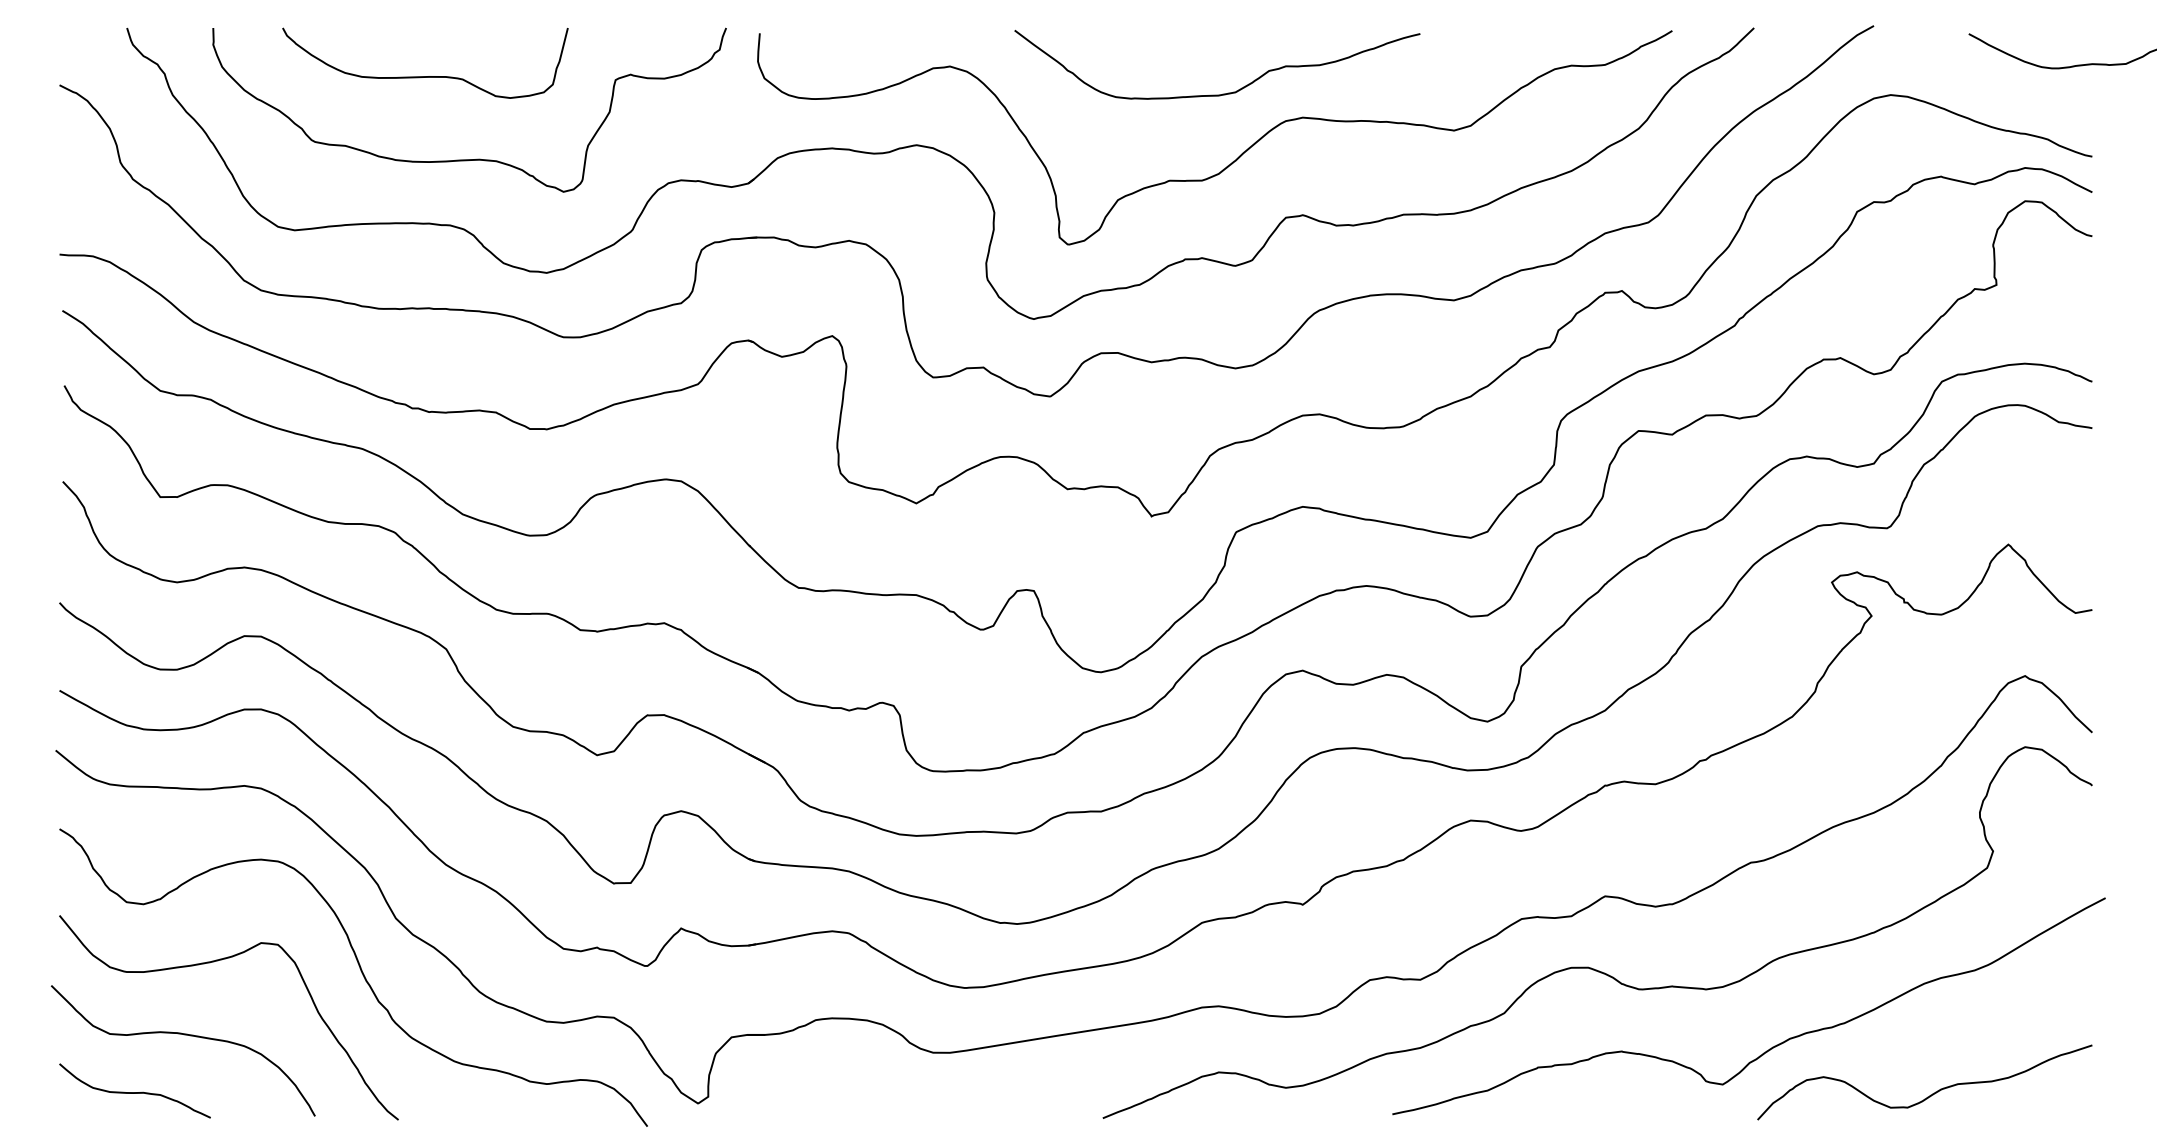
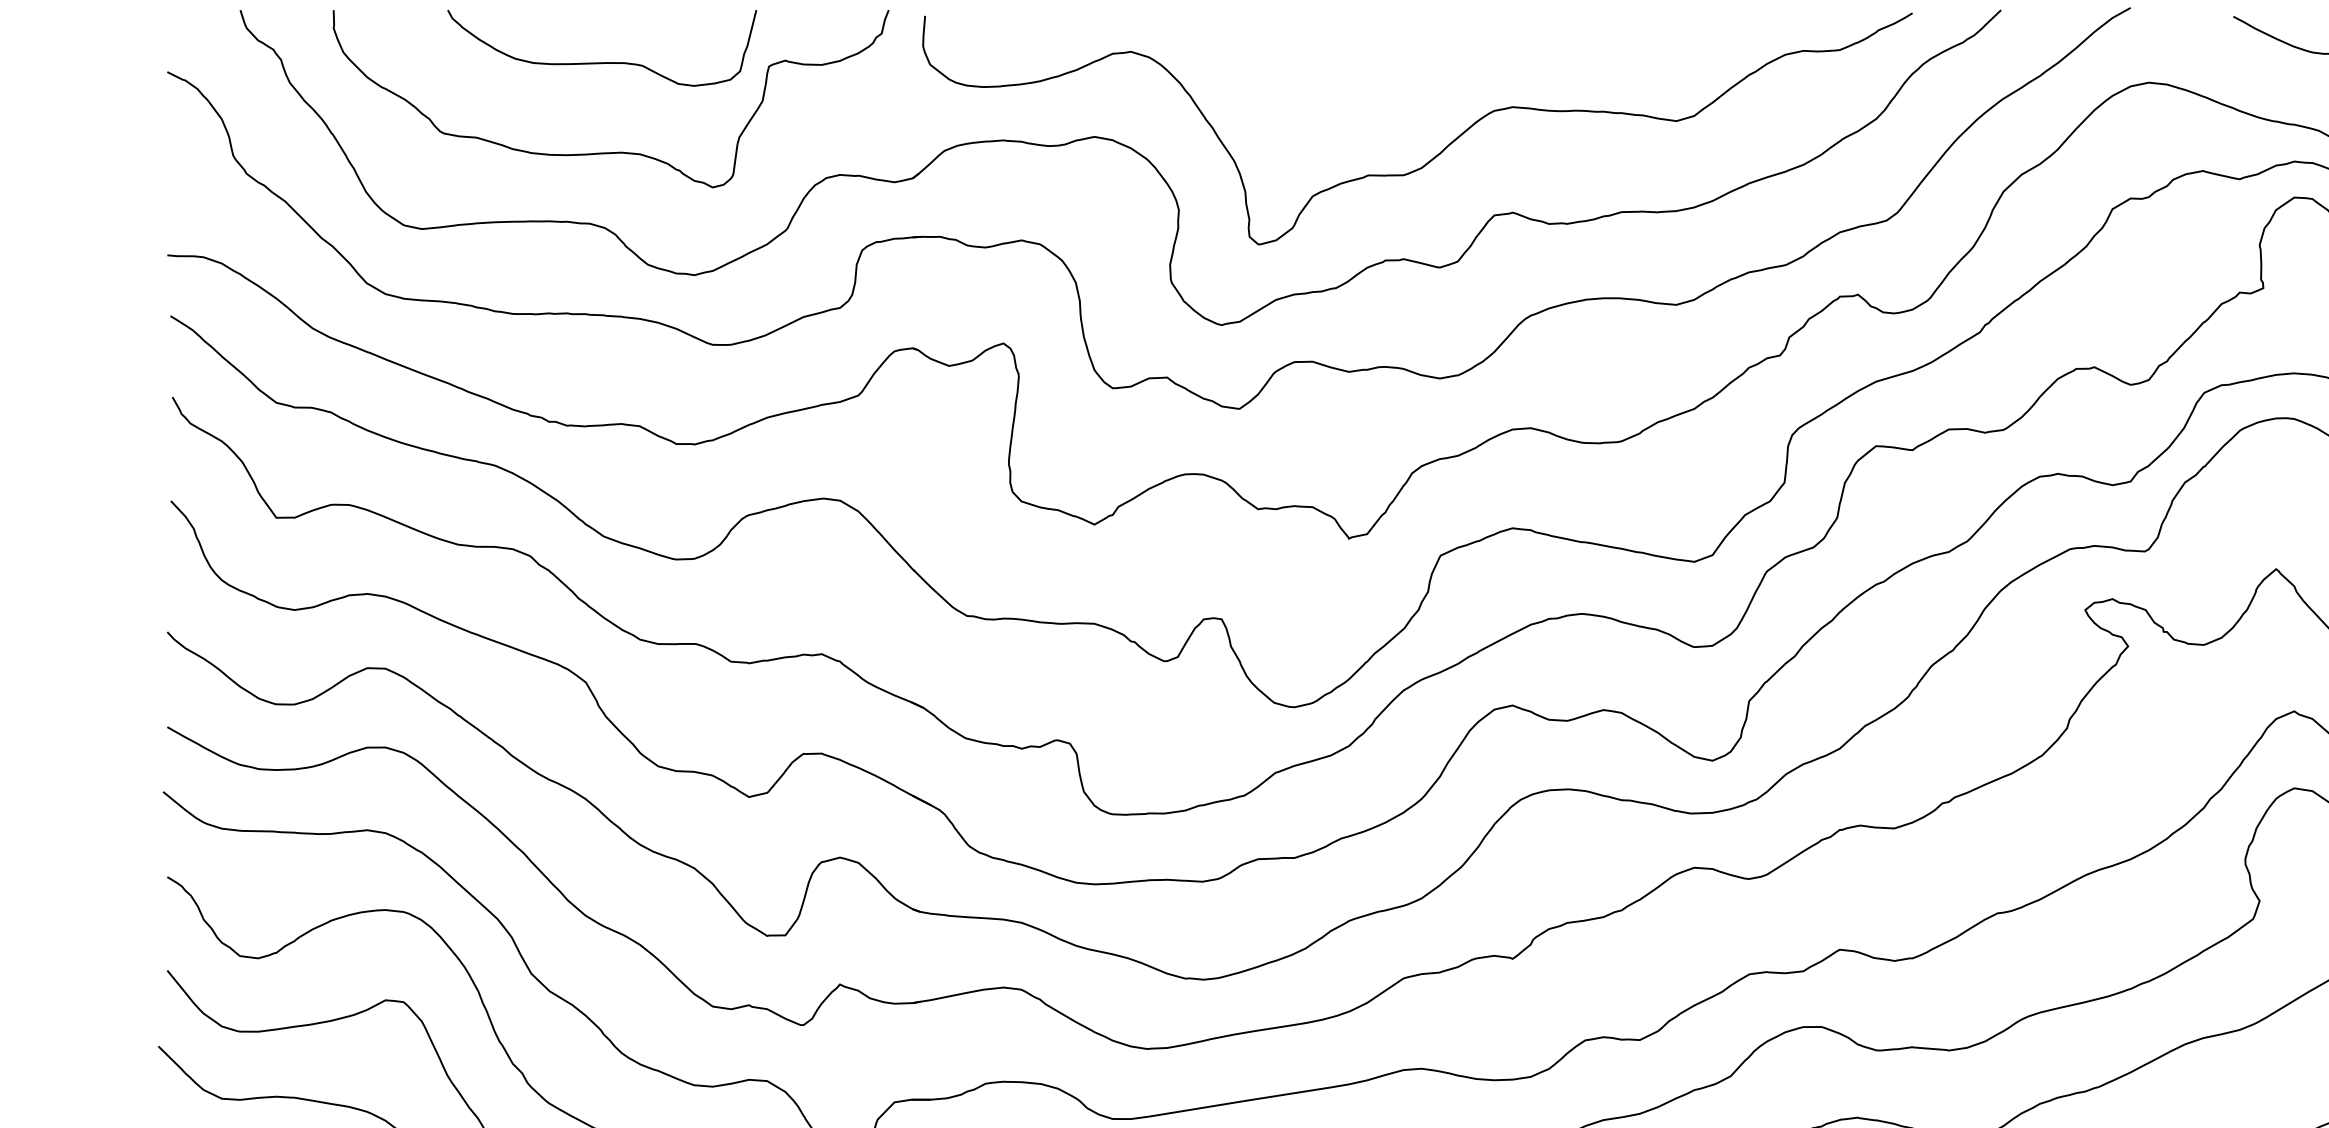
curve: (425, 76) -> (602, 62), moved
curve: (1222, 93) -> (1425, 81), removed

